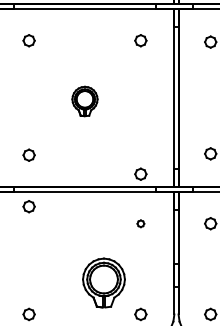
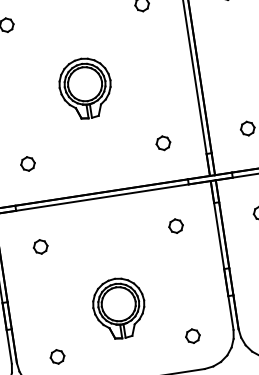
part: (84, 101) -> (85, 88), size x1.67
part: (140, 173) -> (162, 142), moved
part: (28, 206) -> (39, 246), moved
part: (140, 223) -> (175, 226), size x1.67
part: (103, 282) -> (118, 307), moved

